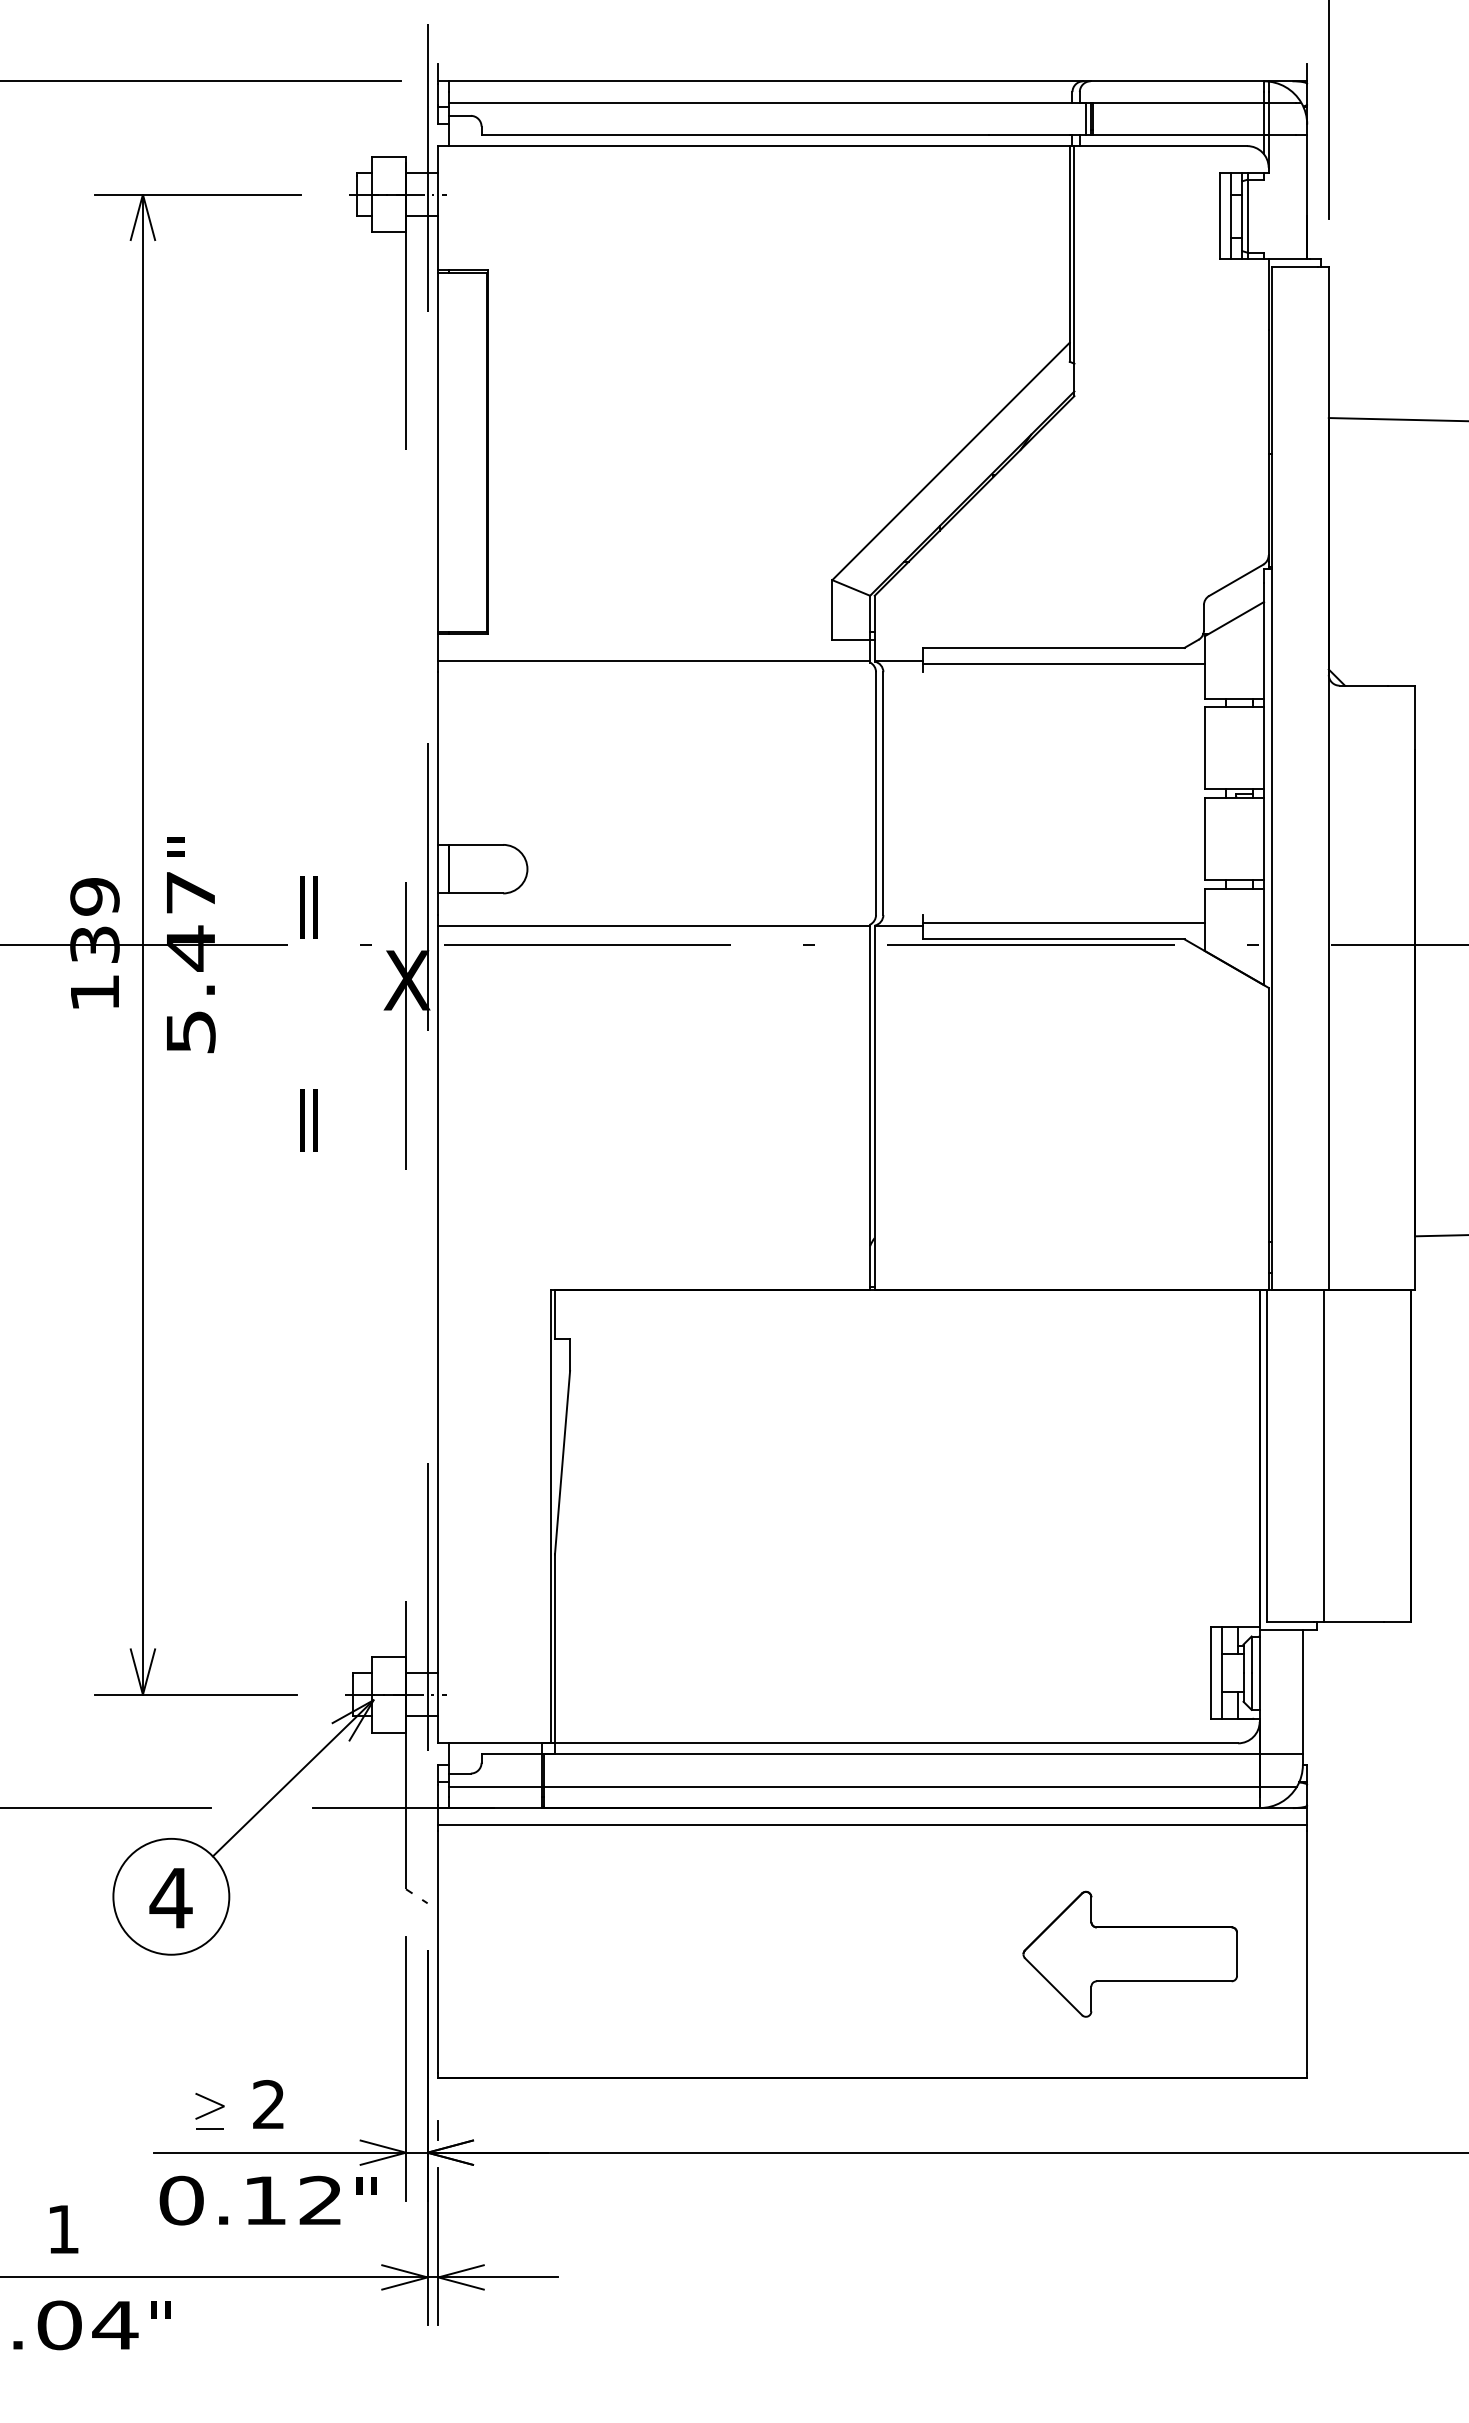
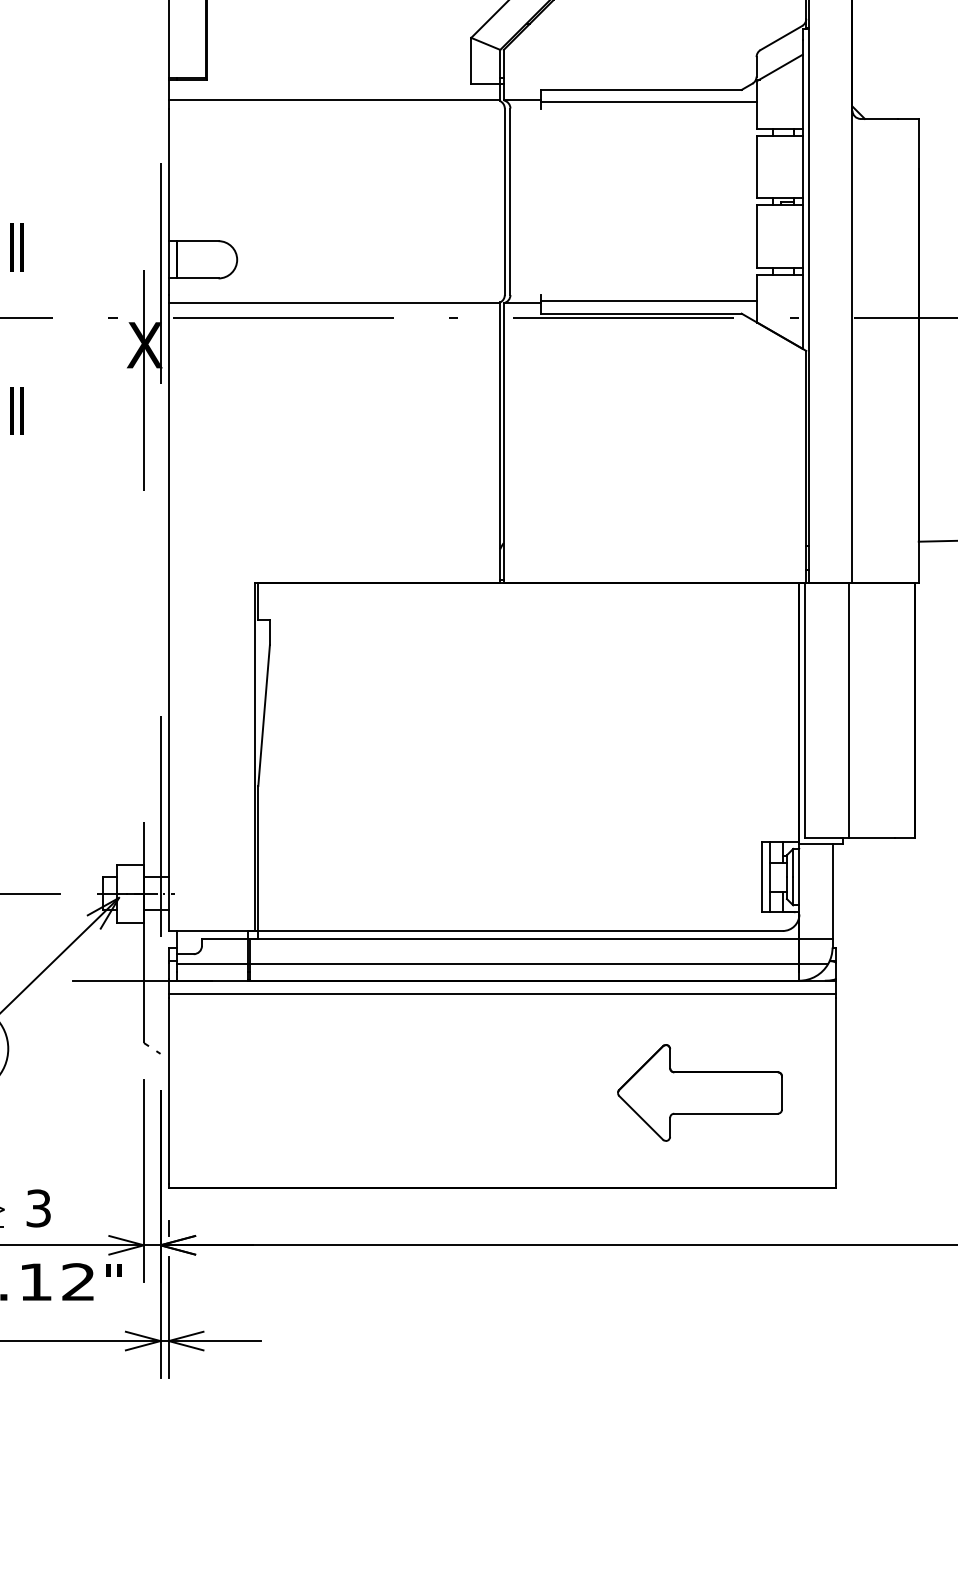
text: (308, 1013) -> (16, 329), moved
text: (268, 2104) -> (38, 1208), 2 -> 3

